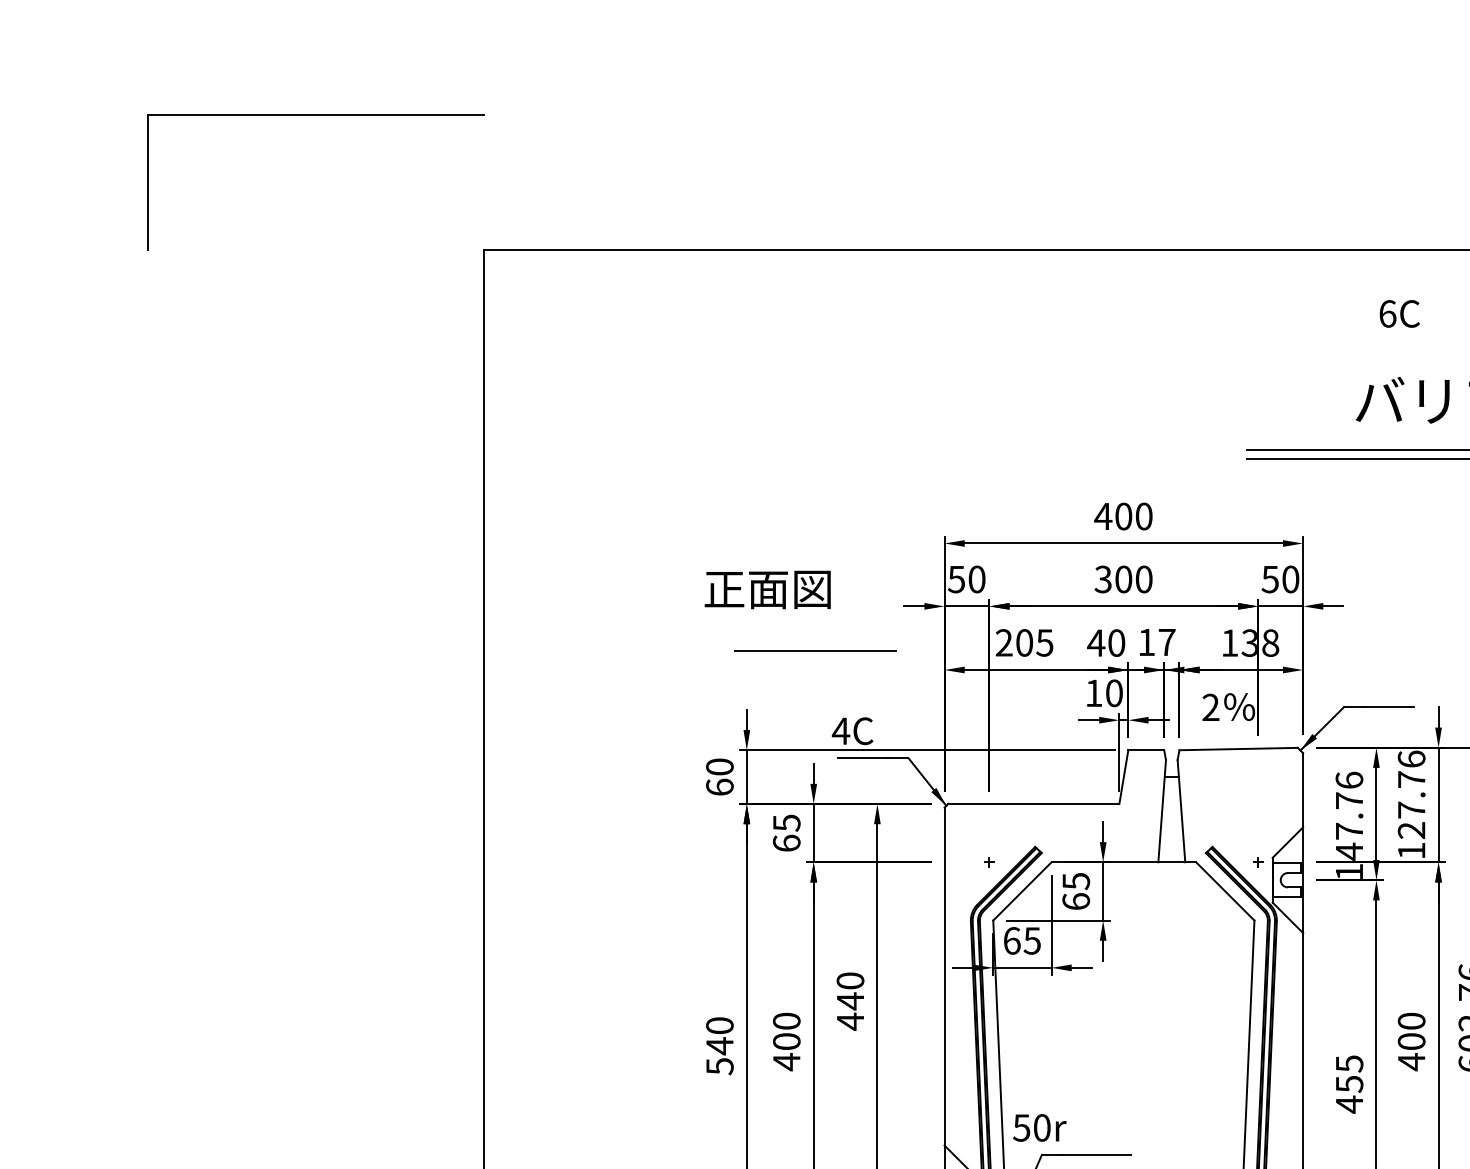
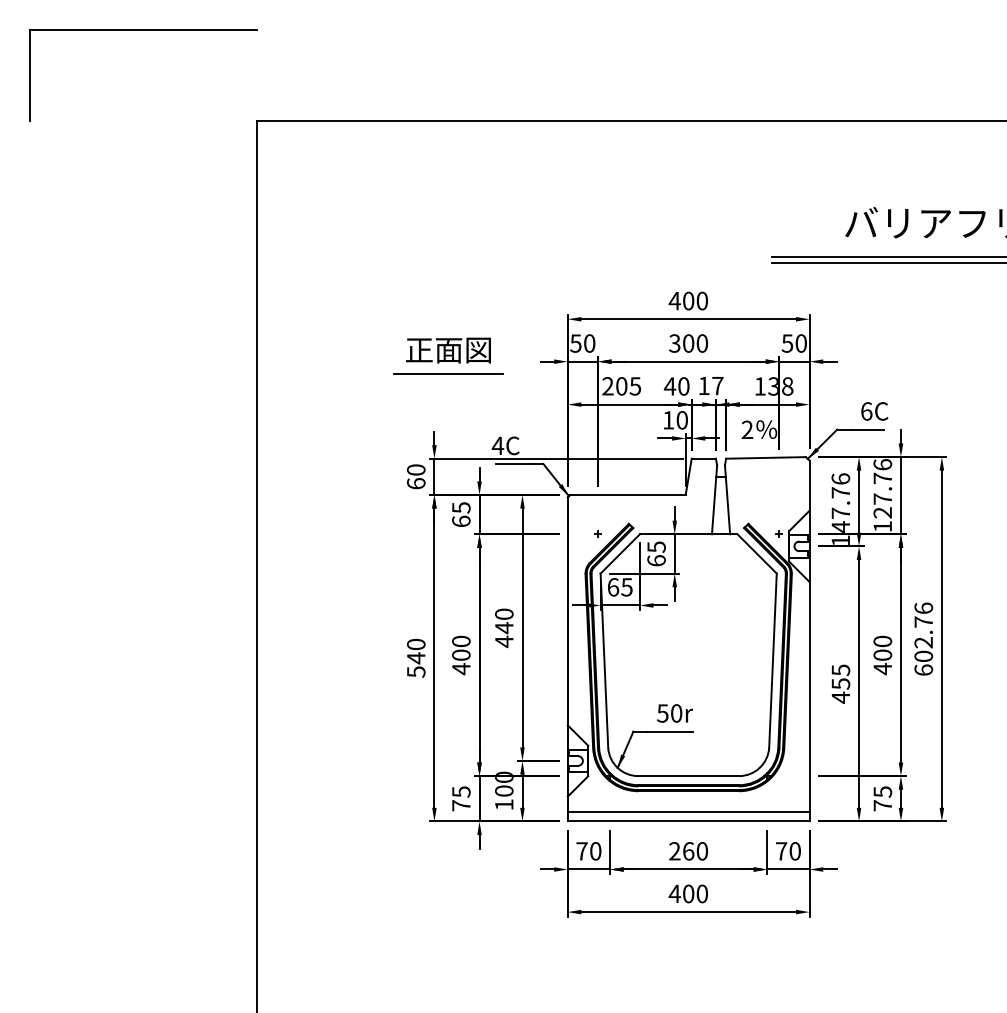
text: (1399, 314) -> (874, 411), moved
line: (815, 650) -> (448, 373), moved
text: (1040, 1128) -> (675, 713), moved

